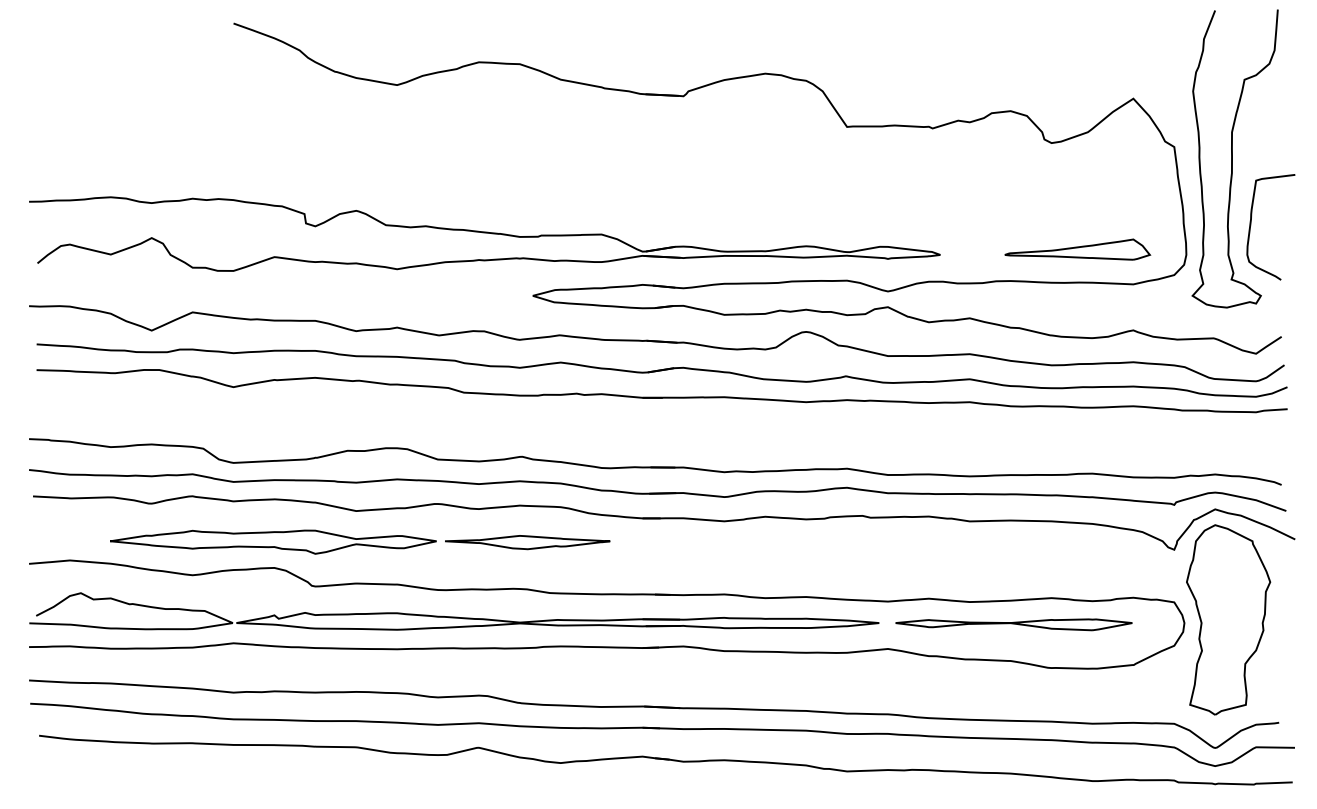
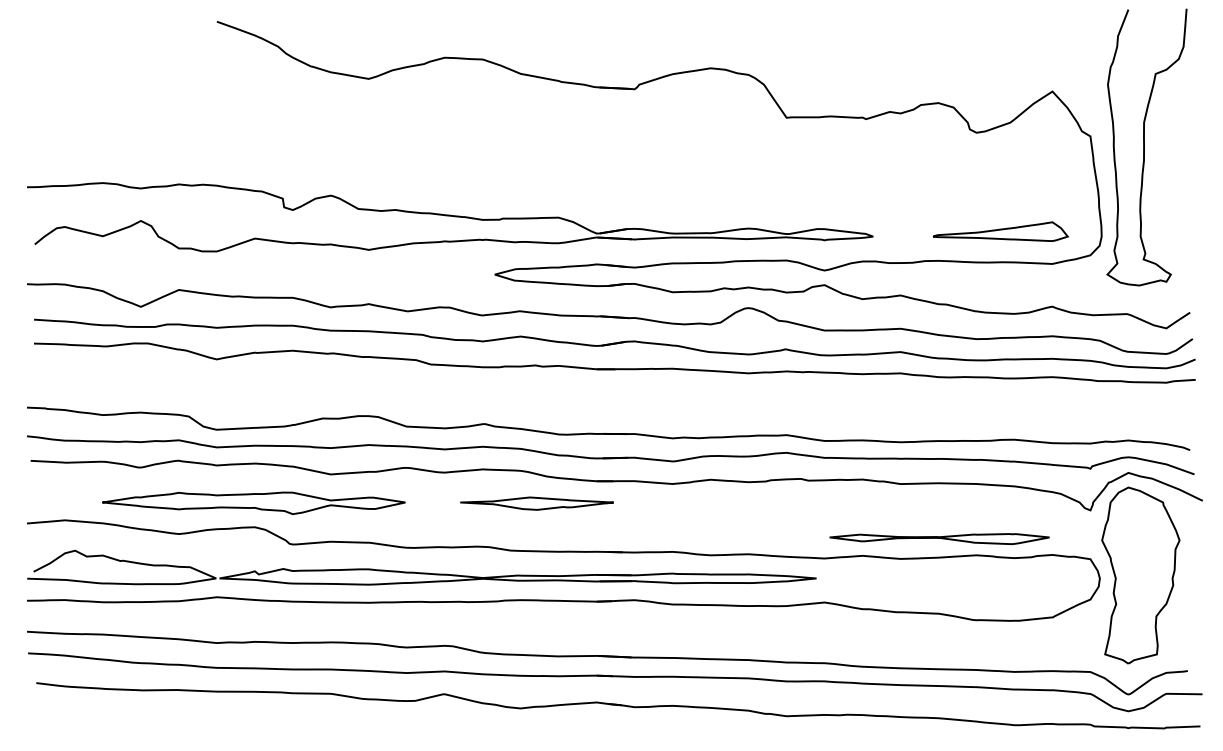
curve: (1251, 223) -> (1162, 207), removed
part: (527, 542) -> (536, 503), moved
part: (1013, 624) -> (939, 538), moved

